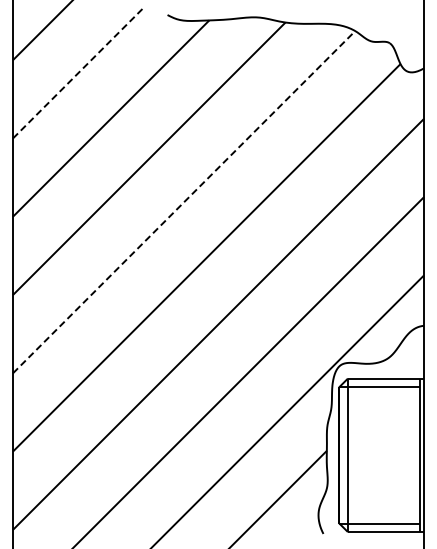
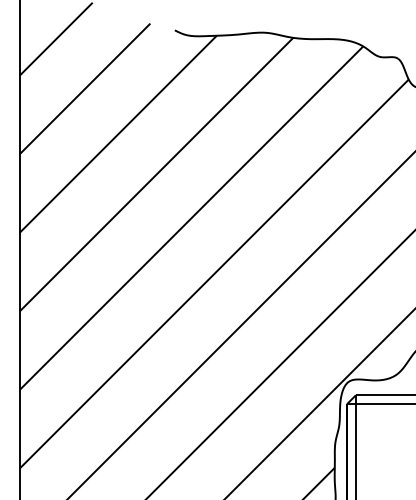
line: (78, 73) -> (85, 89), dashed -> solid
line: (184, 202) -> (191, 218), dashed -> solid

